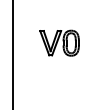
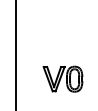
part: (59, 42) -> (62, 78), moved

